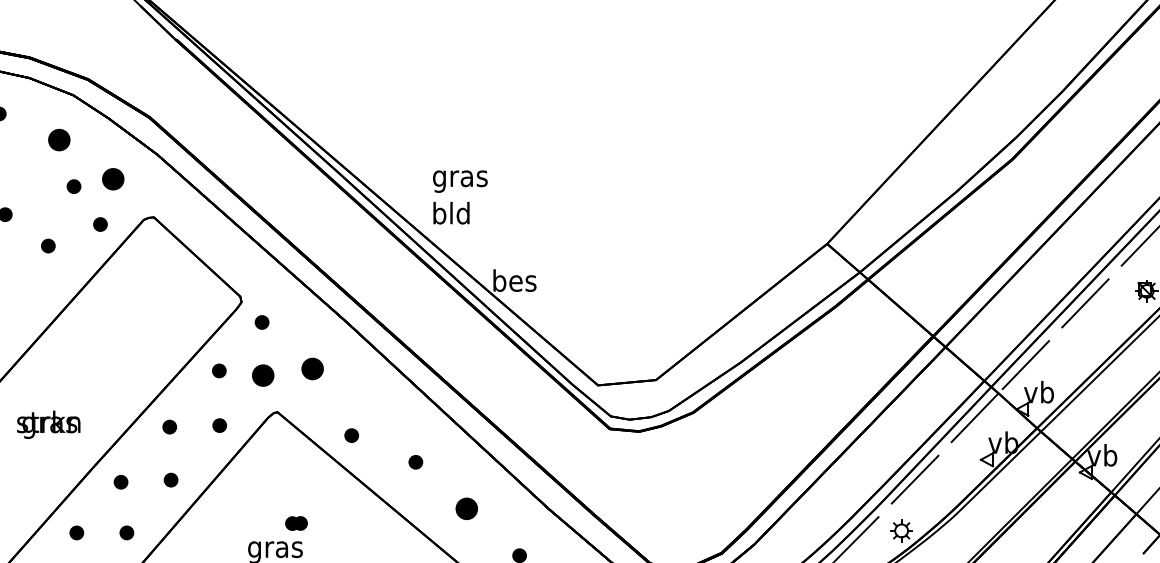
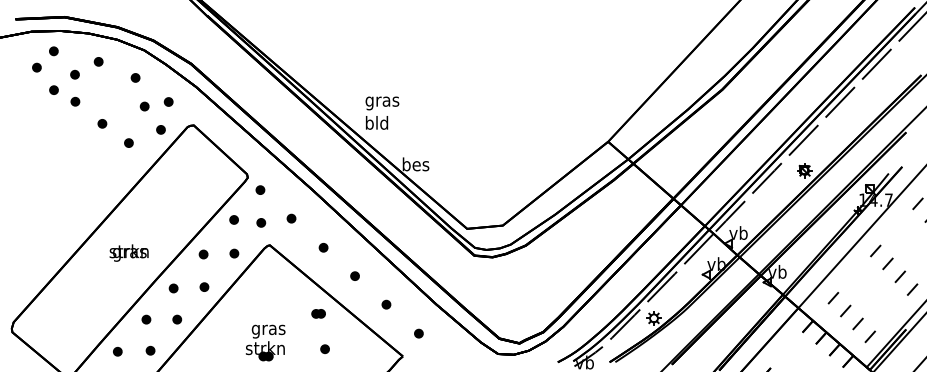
part: (59, 139) -> (135, 77), size x0.62
part: (112, 178) -> (168, 101), size x0.62
part: (312, 368) -> (291, 218), size x0.62
part: (263, 375) -> (261, 222), size x0.62
part: (351, 435) -> (323, 247), moved
part: (466, 508) -> (386, 304), size x0.62
part: (296, 522) -> (318, 313), moved

